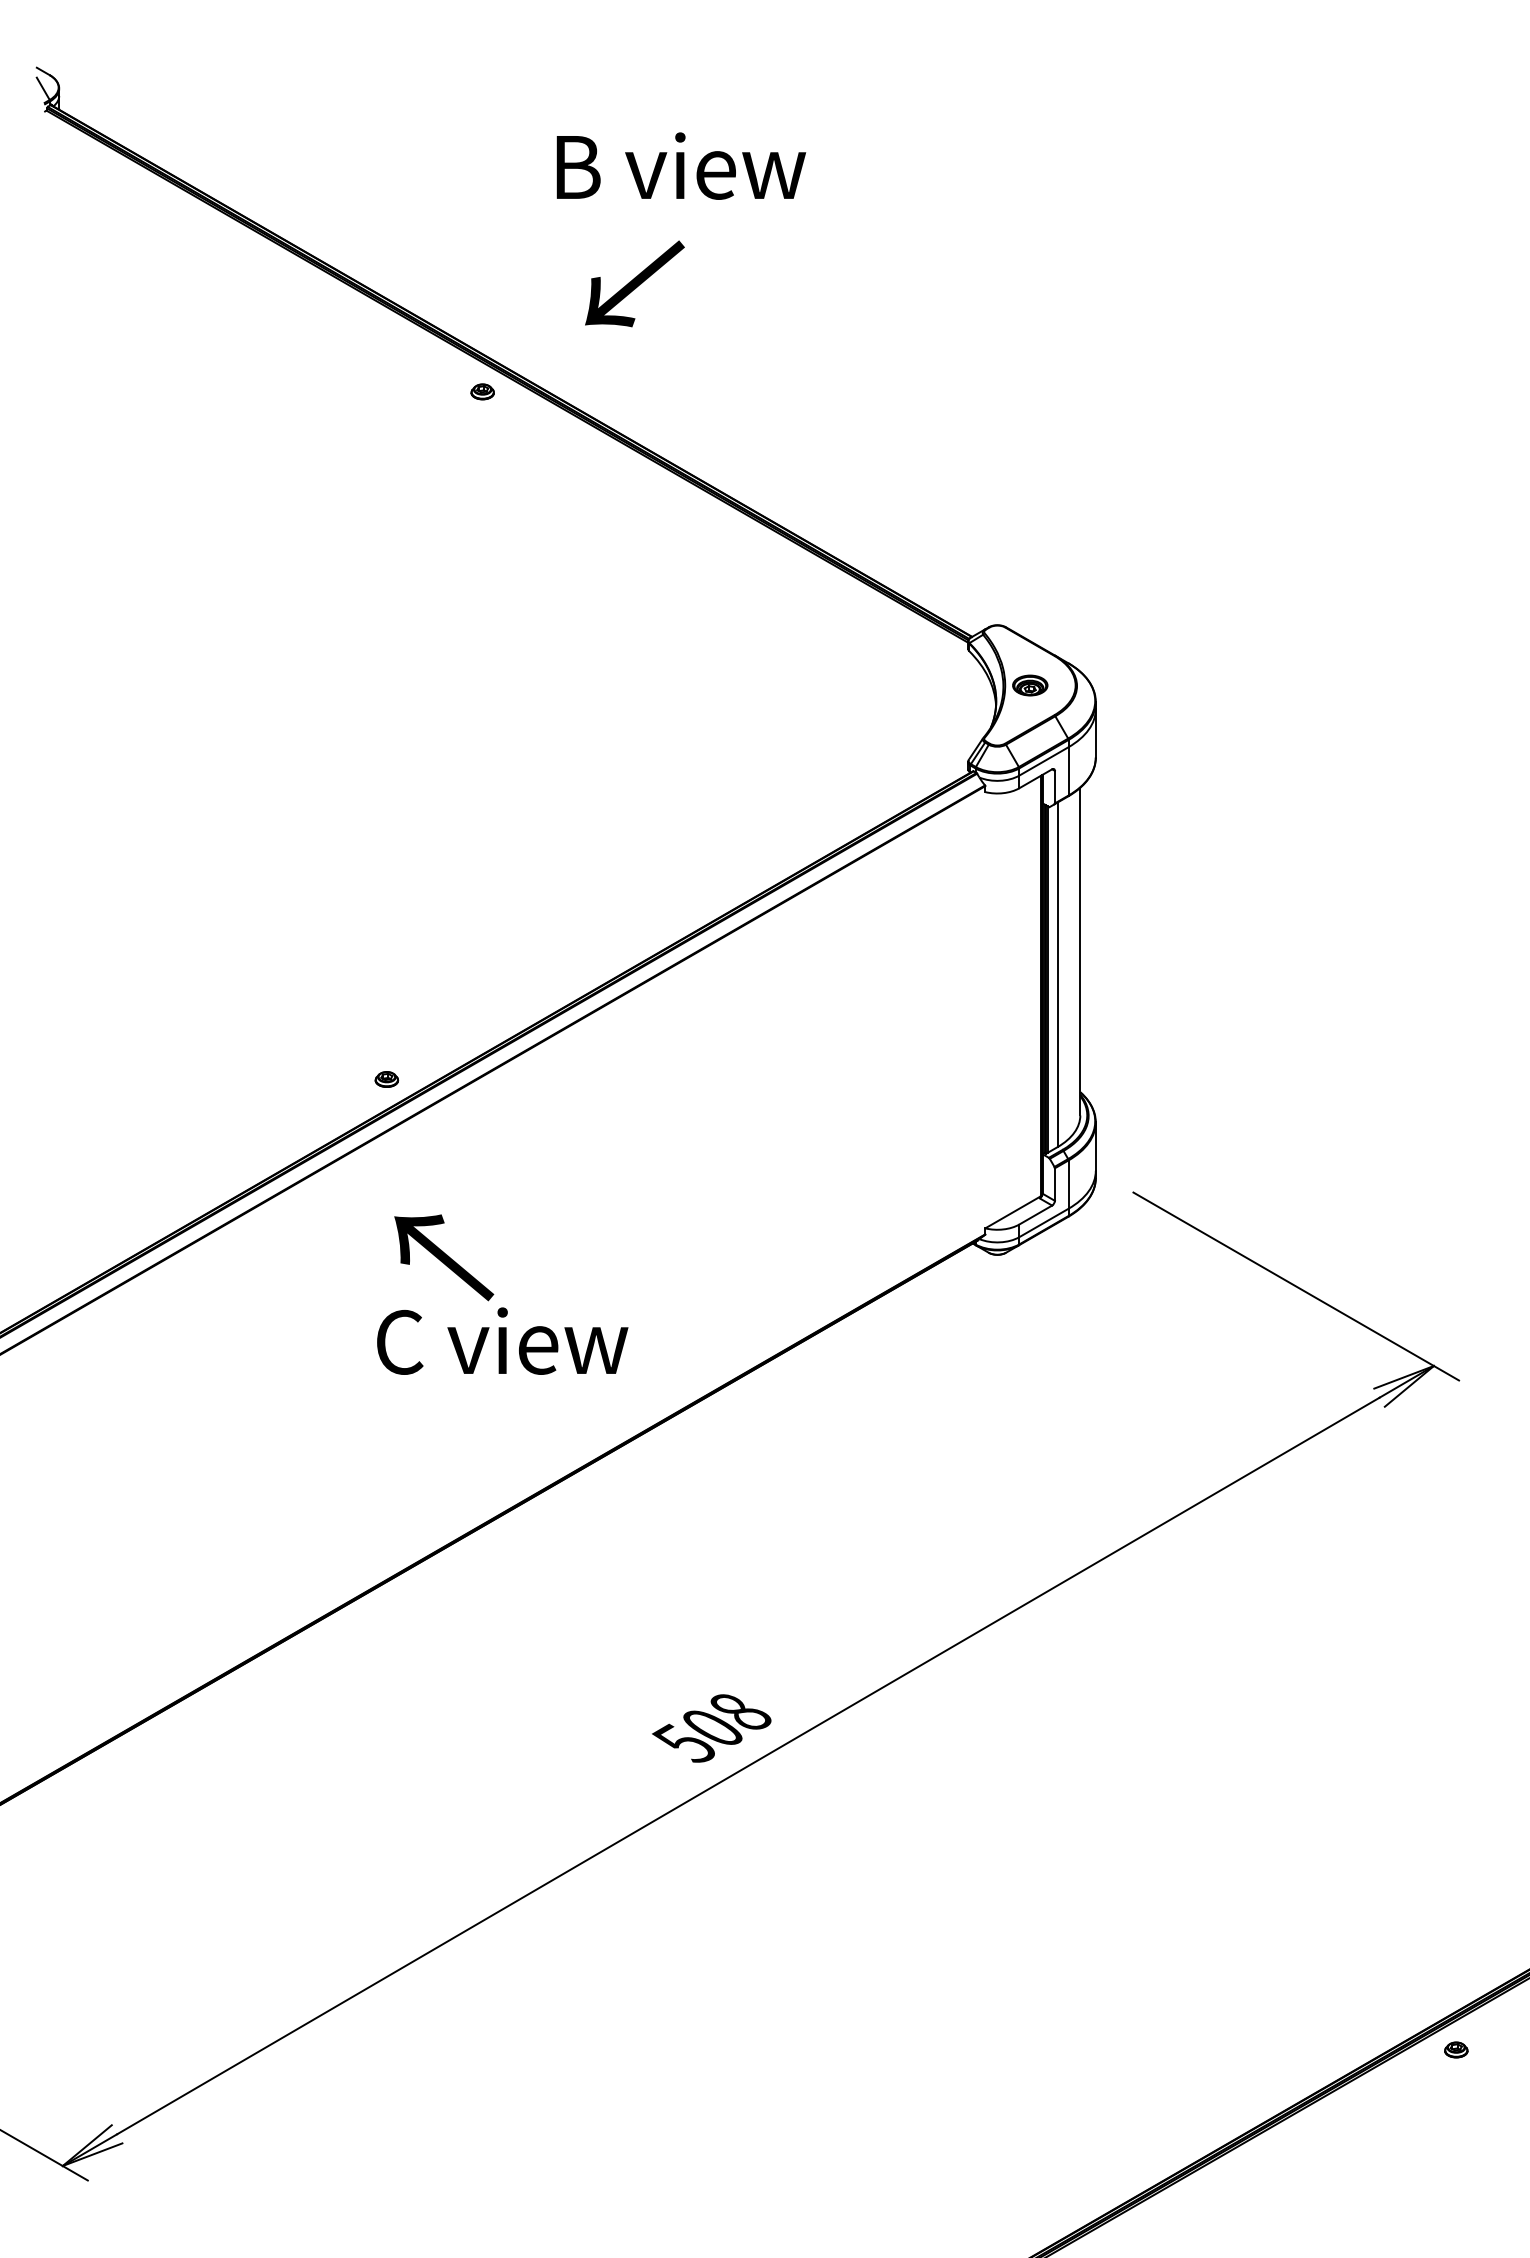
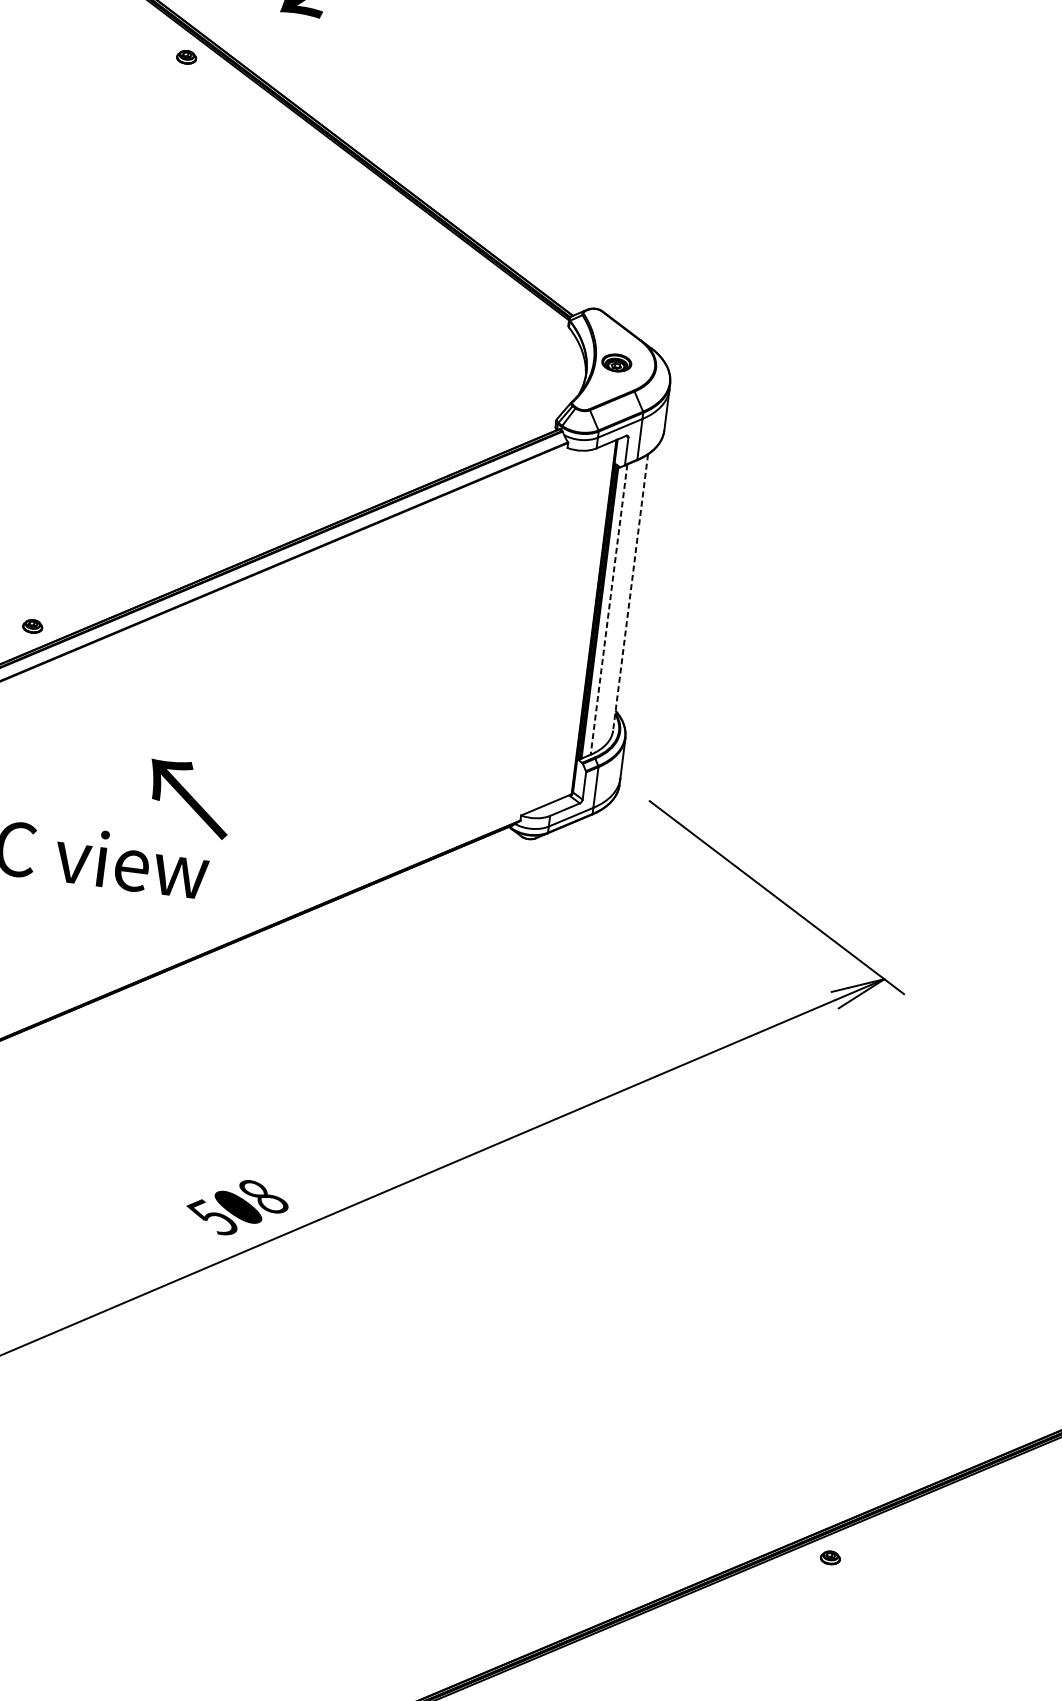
line: (1080, 951) -> (630, 592), solid -> dashed
line: (1057, 975) -> (608, 610), solid -> dashed
text: (444, 1257) -> (189, 798), moved

